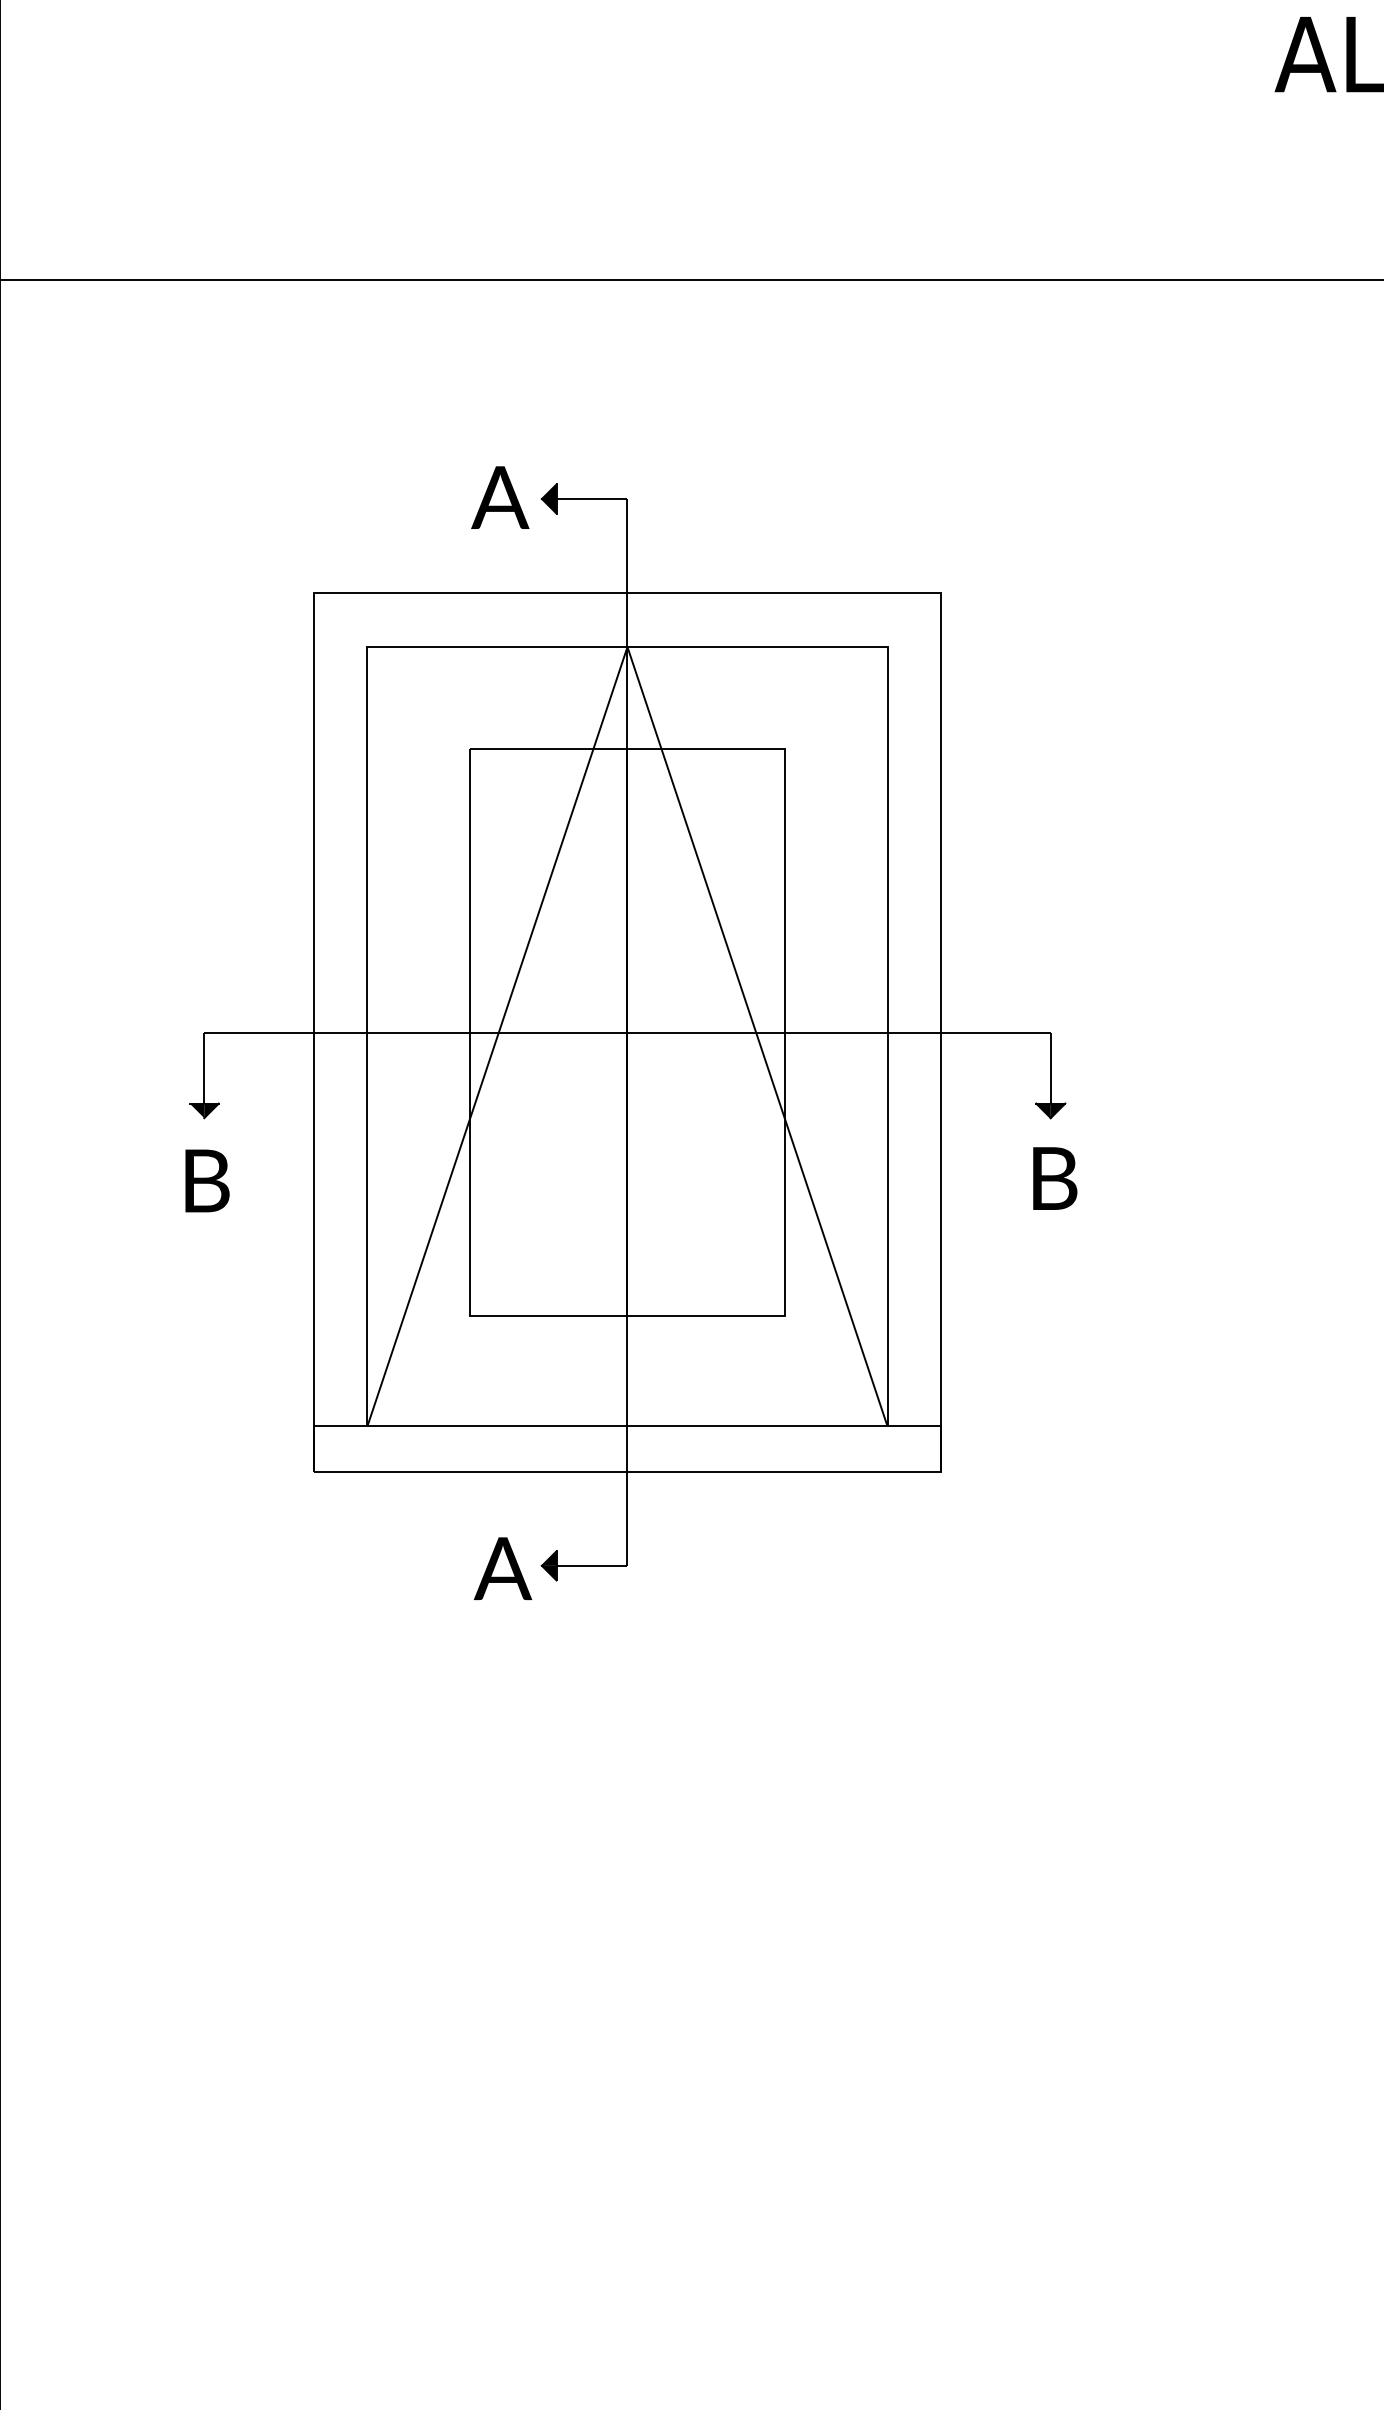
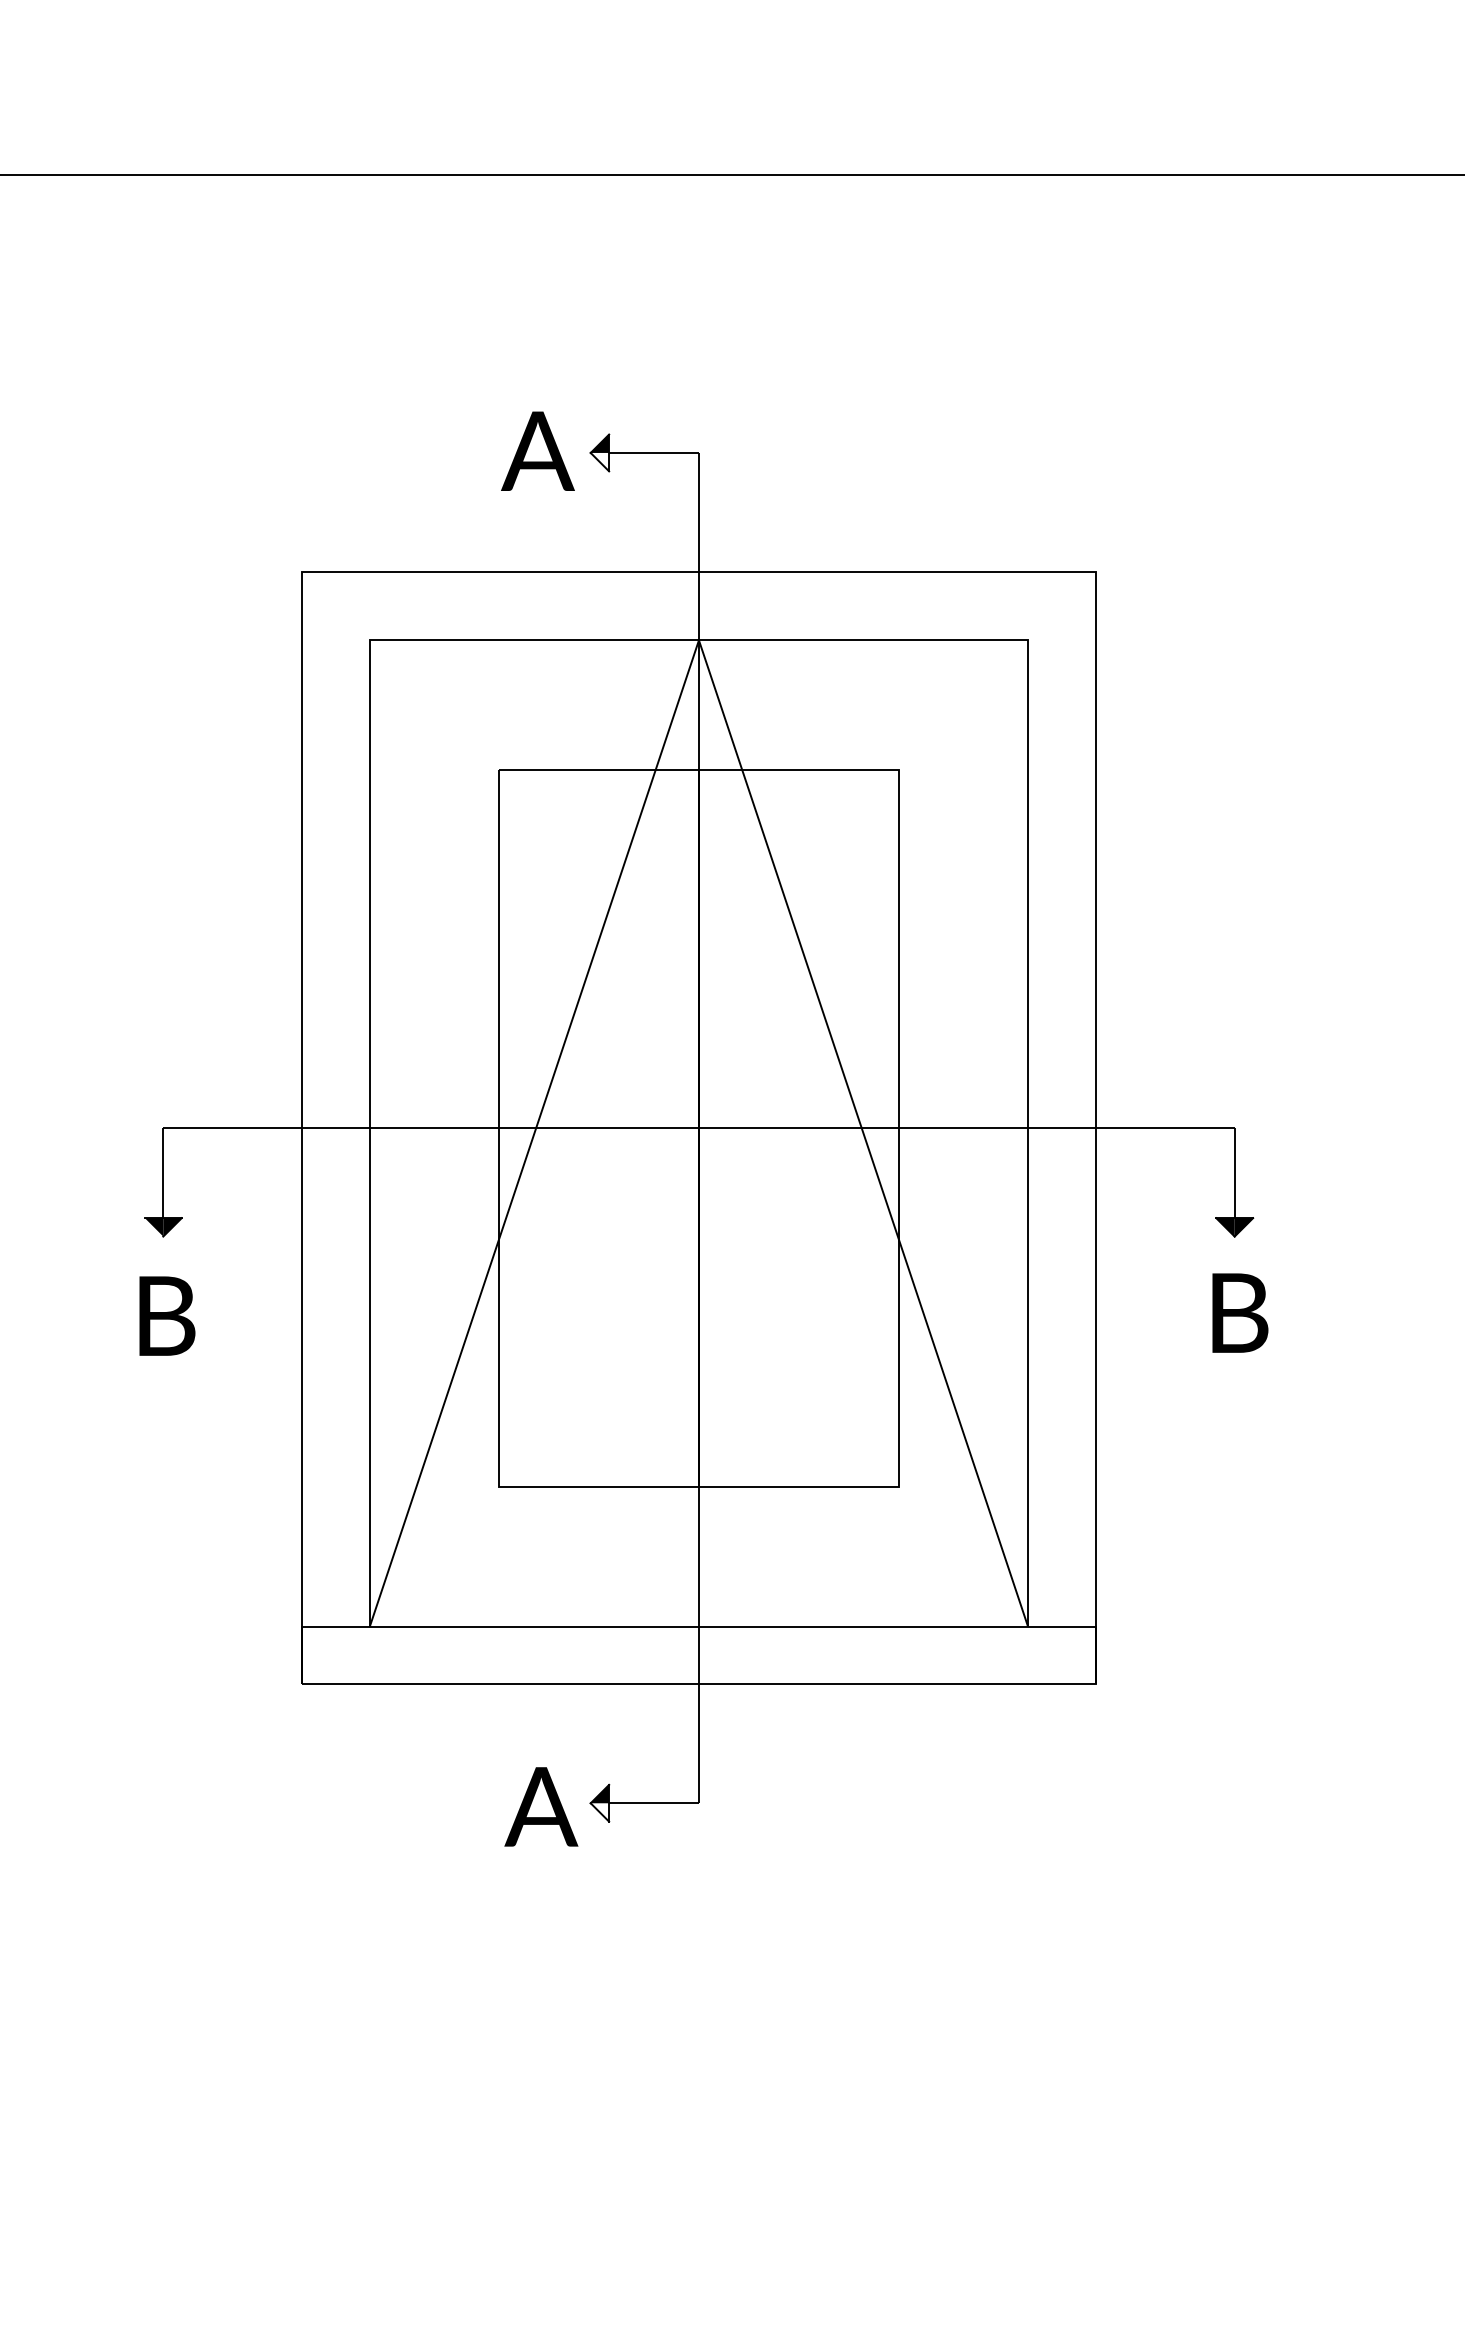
fill: (548, 506) -> (598, 462), removed
fill: (548, 1572) -> (598, 1811), removed

